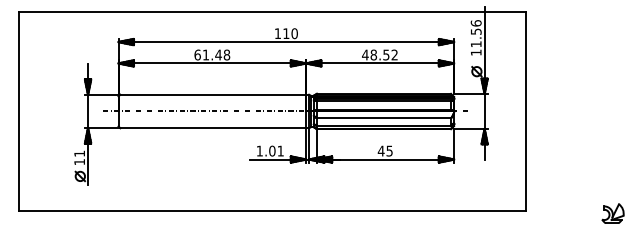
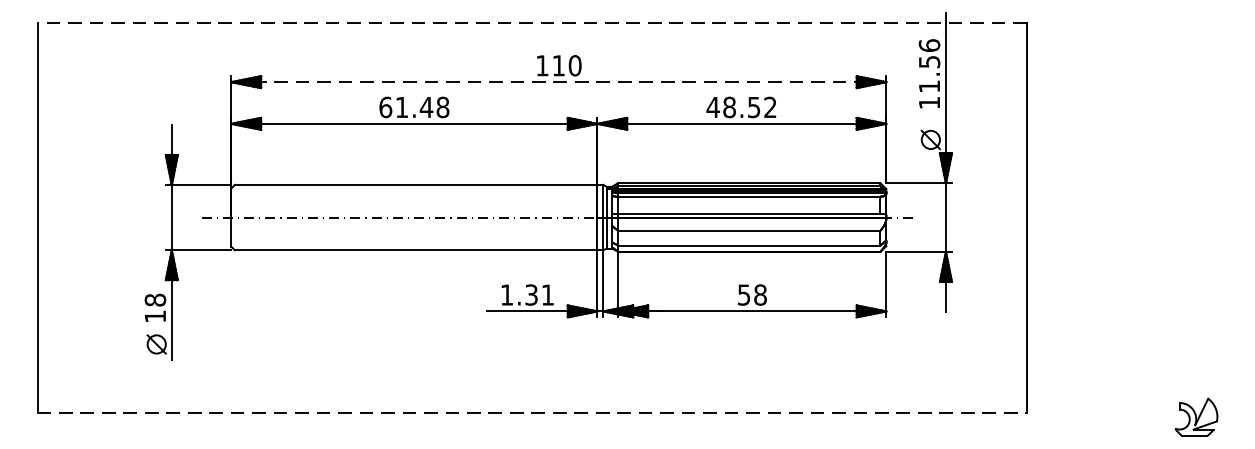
line: (272, 11) -> (531, 22), solid -> dashed
line: (286, 42) -> (559, 82), solid -> dashed
text: (272, 150) -> (531, 293), 1.01 -> 1.31
text: (384, 150) -> (750, 293), 45 -> 58
text: (79, 153) -> (155, 299), 11 -> 18
line: (273, 211) -> (533, 412), solid -> dashed

